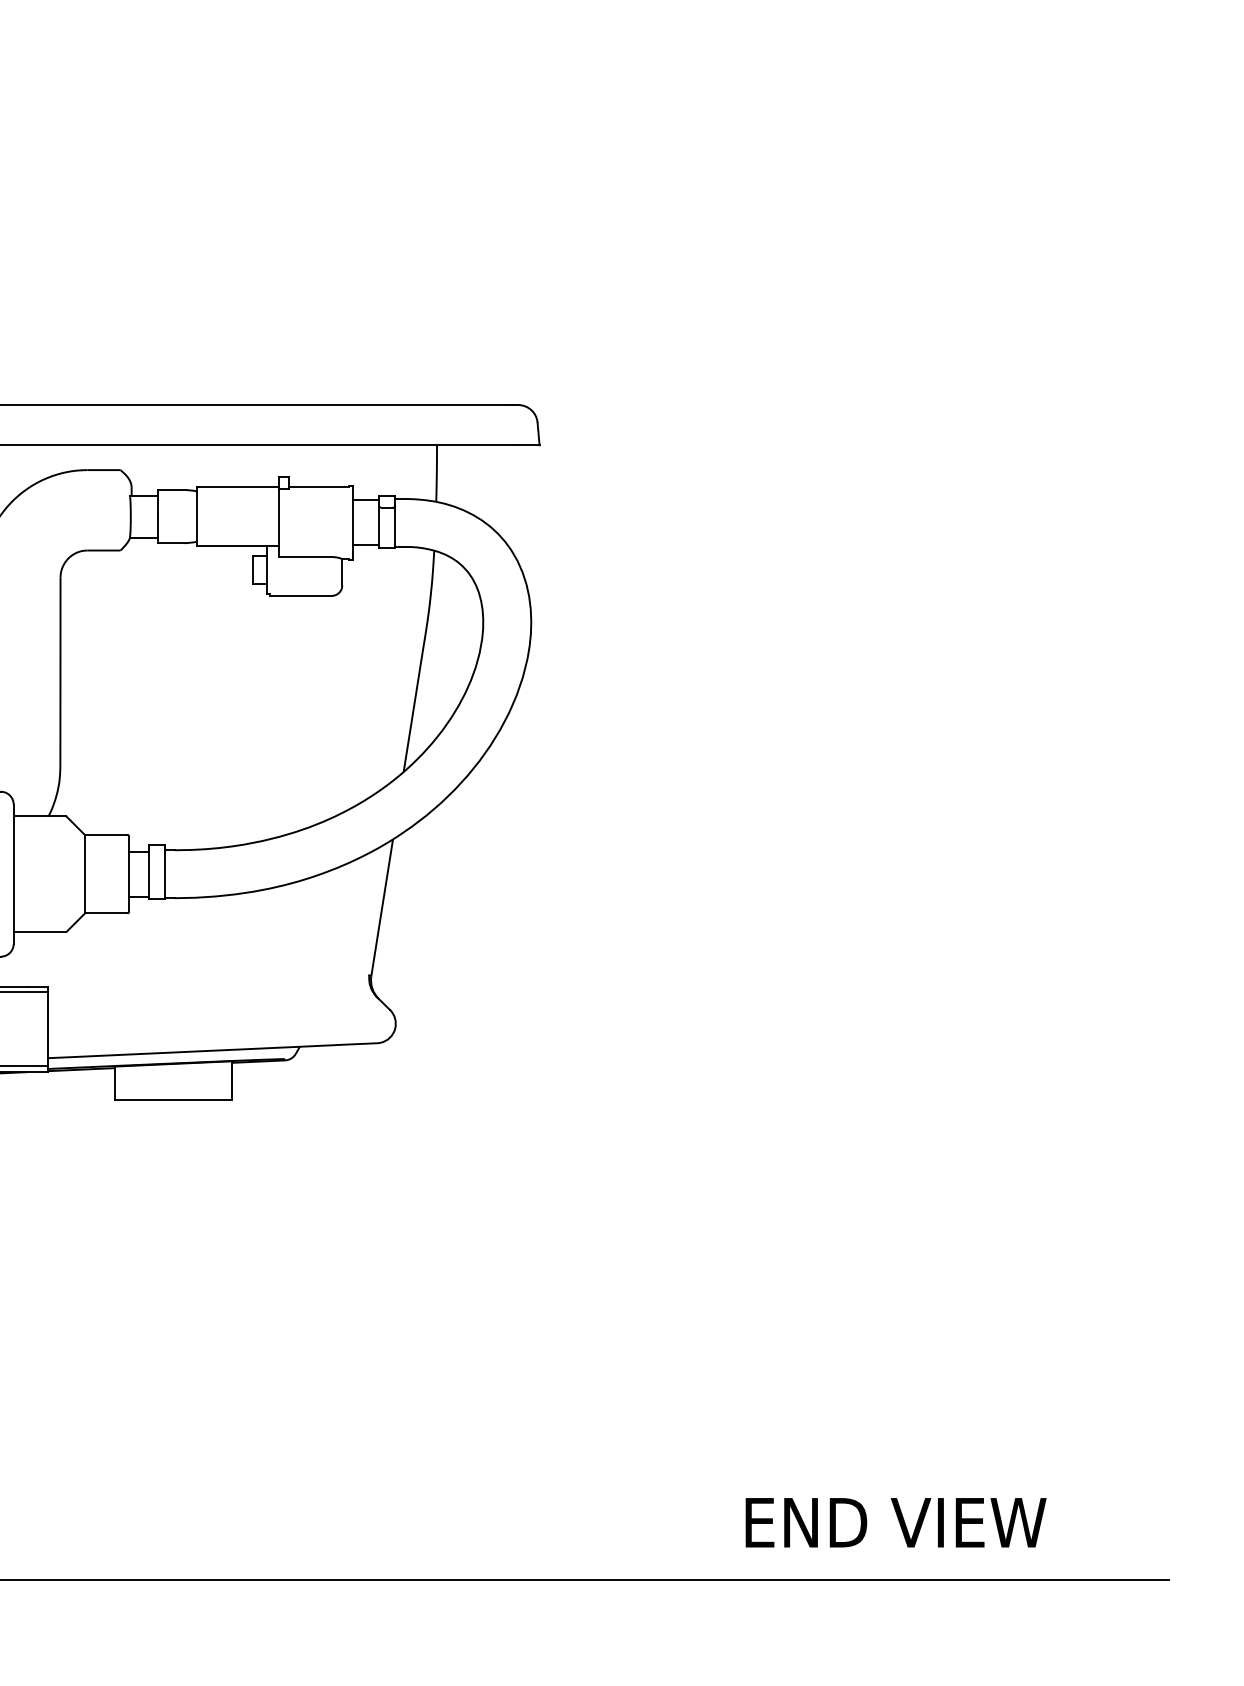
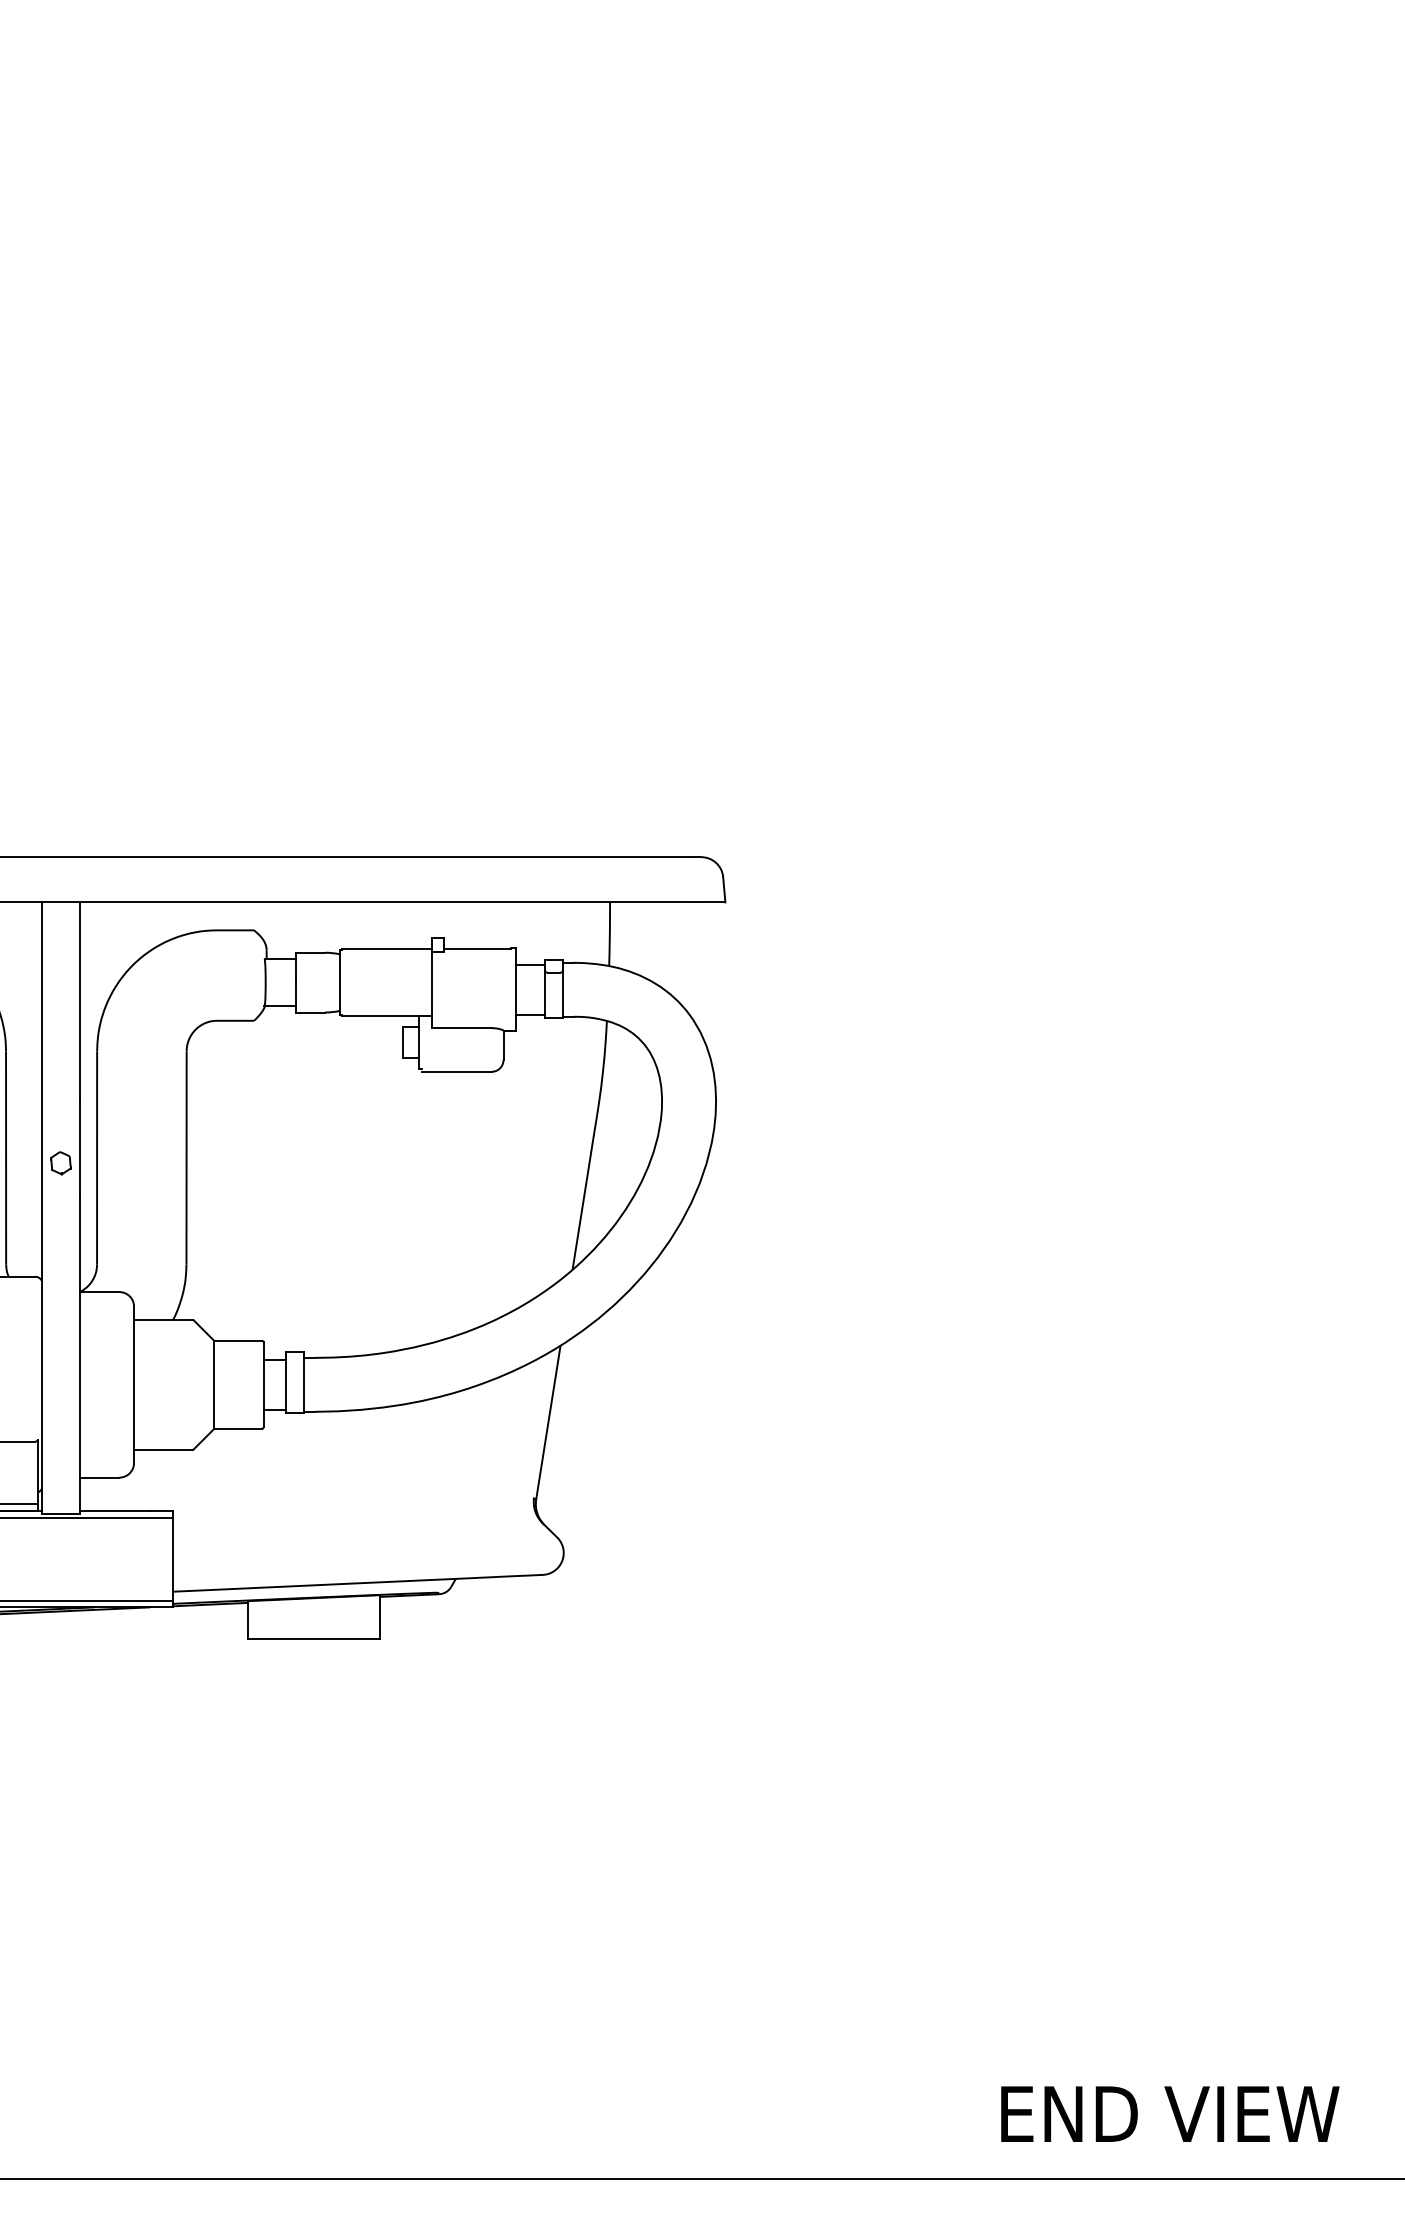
text: (896, 1522) -> (1170, 2113), moved

